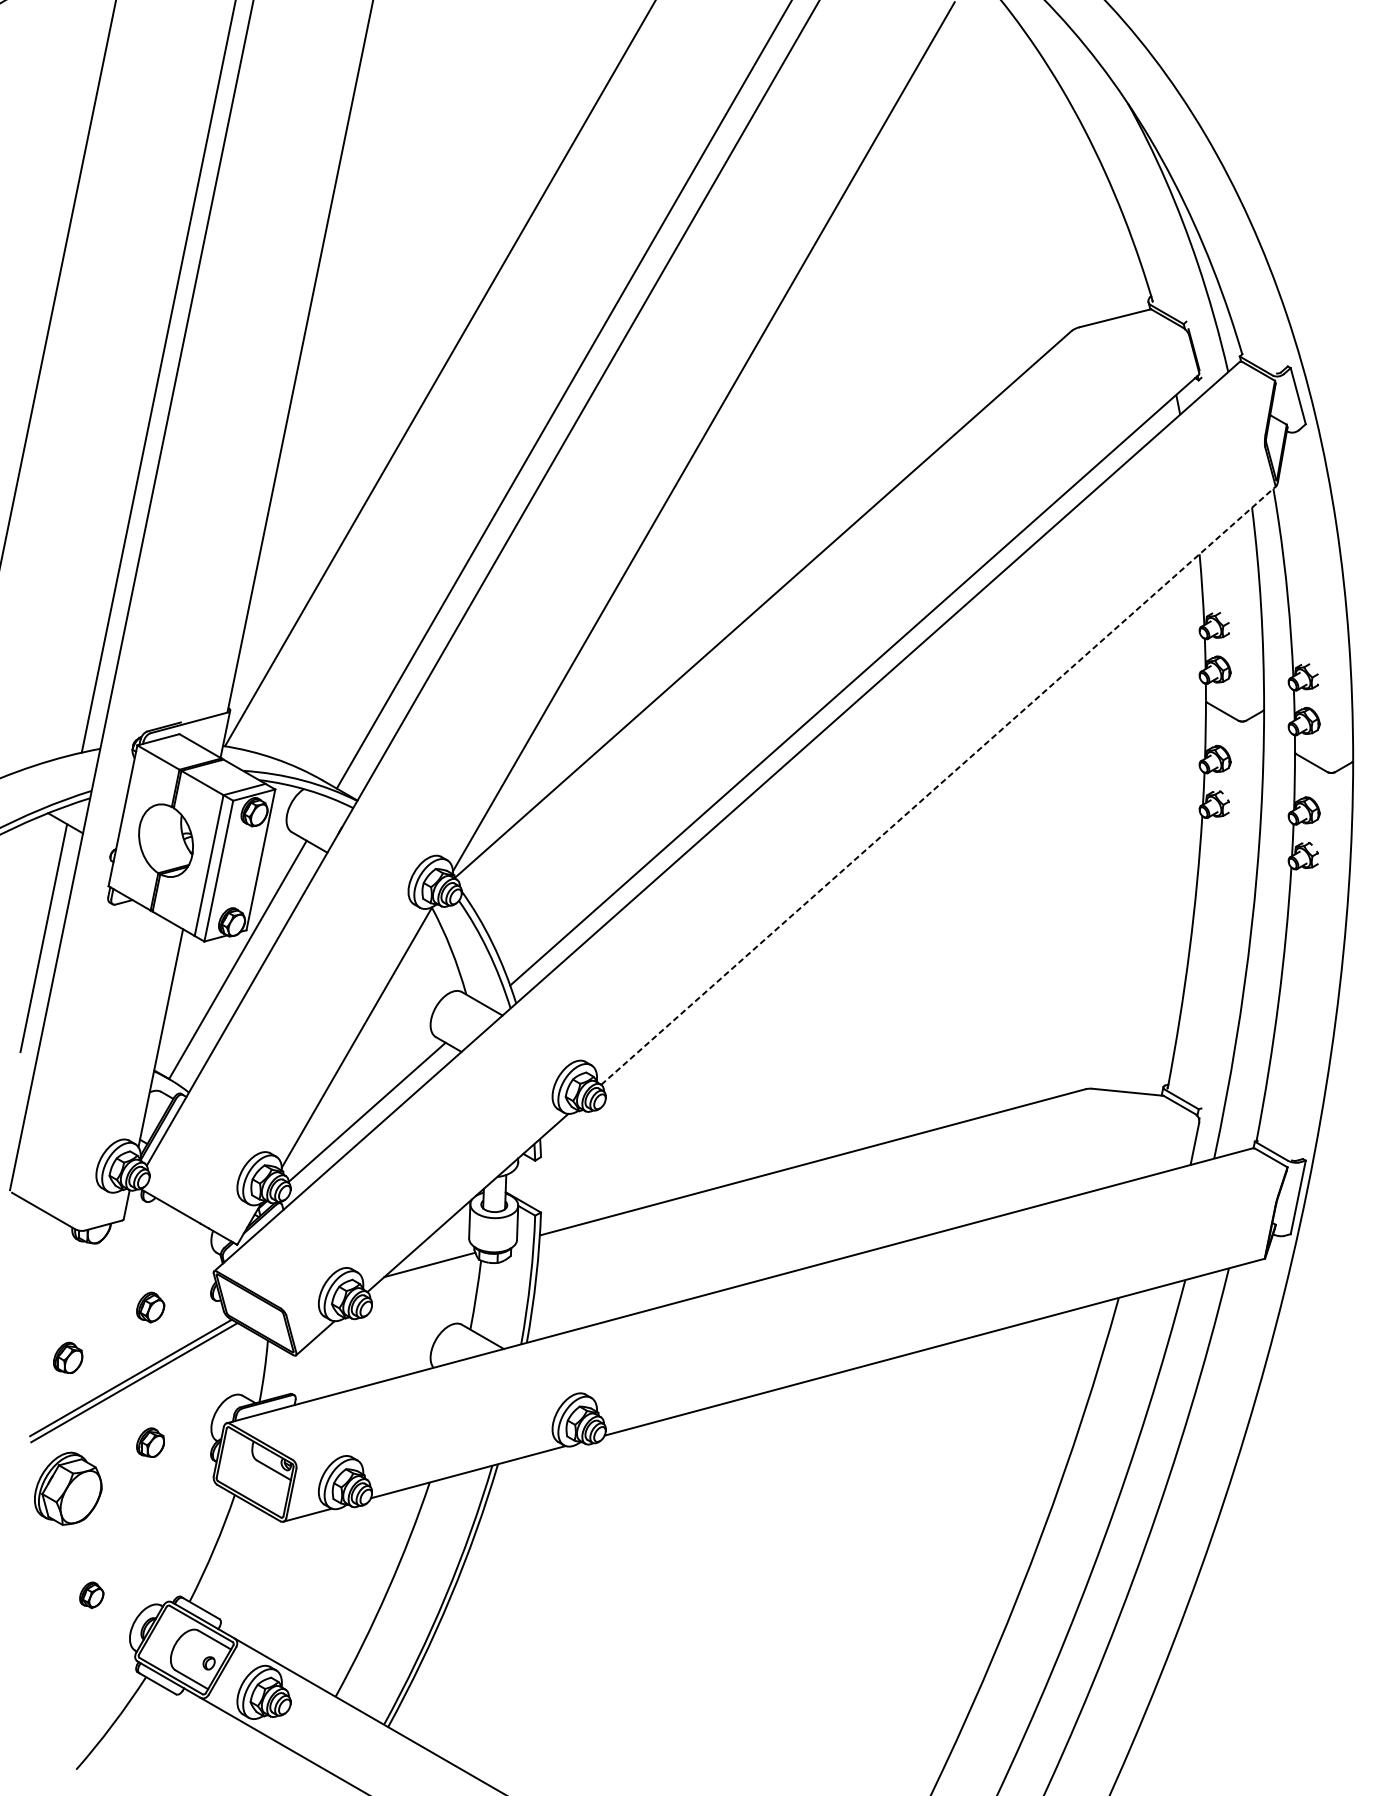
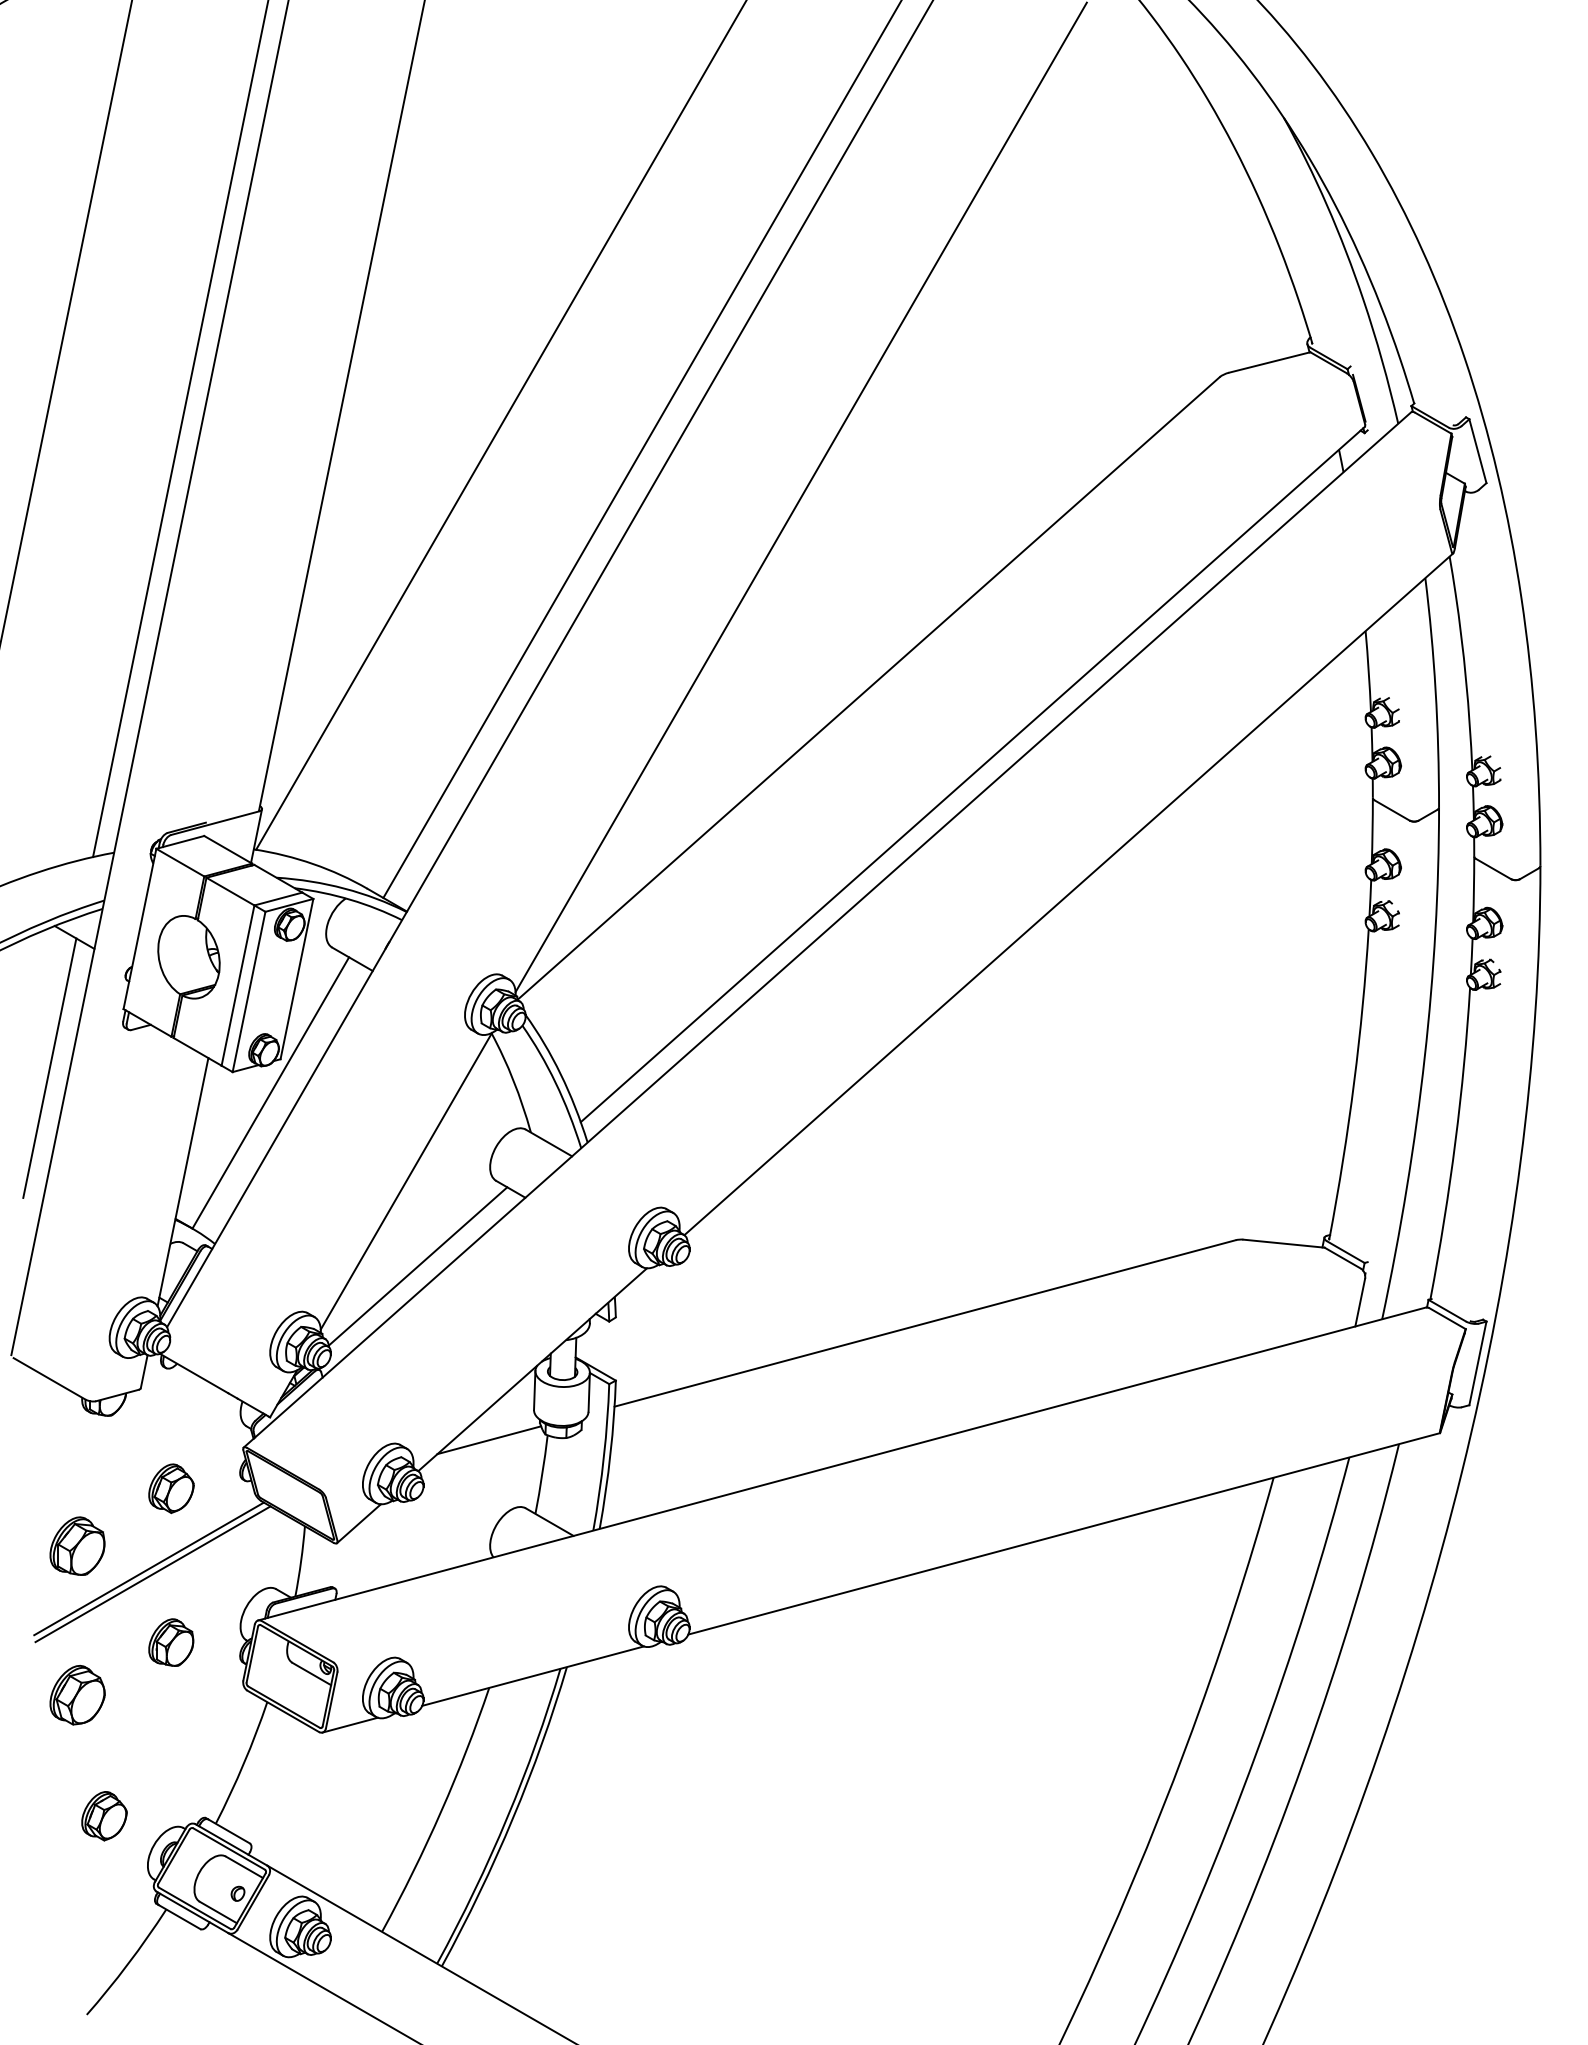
line: (938, 785) -> (1068, 894), dashed -> solid
part: (150, 1307) -> (171, 1488), size x1.43
part: (68, 1357) -> (77, 1545), size x1.67
part: (150, 1442) -> (171, 1642), size x1.43
part: (68, 1489) -> (77, 1695), size x0.71
part: (91, 1595) -> (104, 1816), size x1.67

